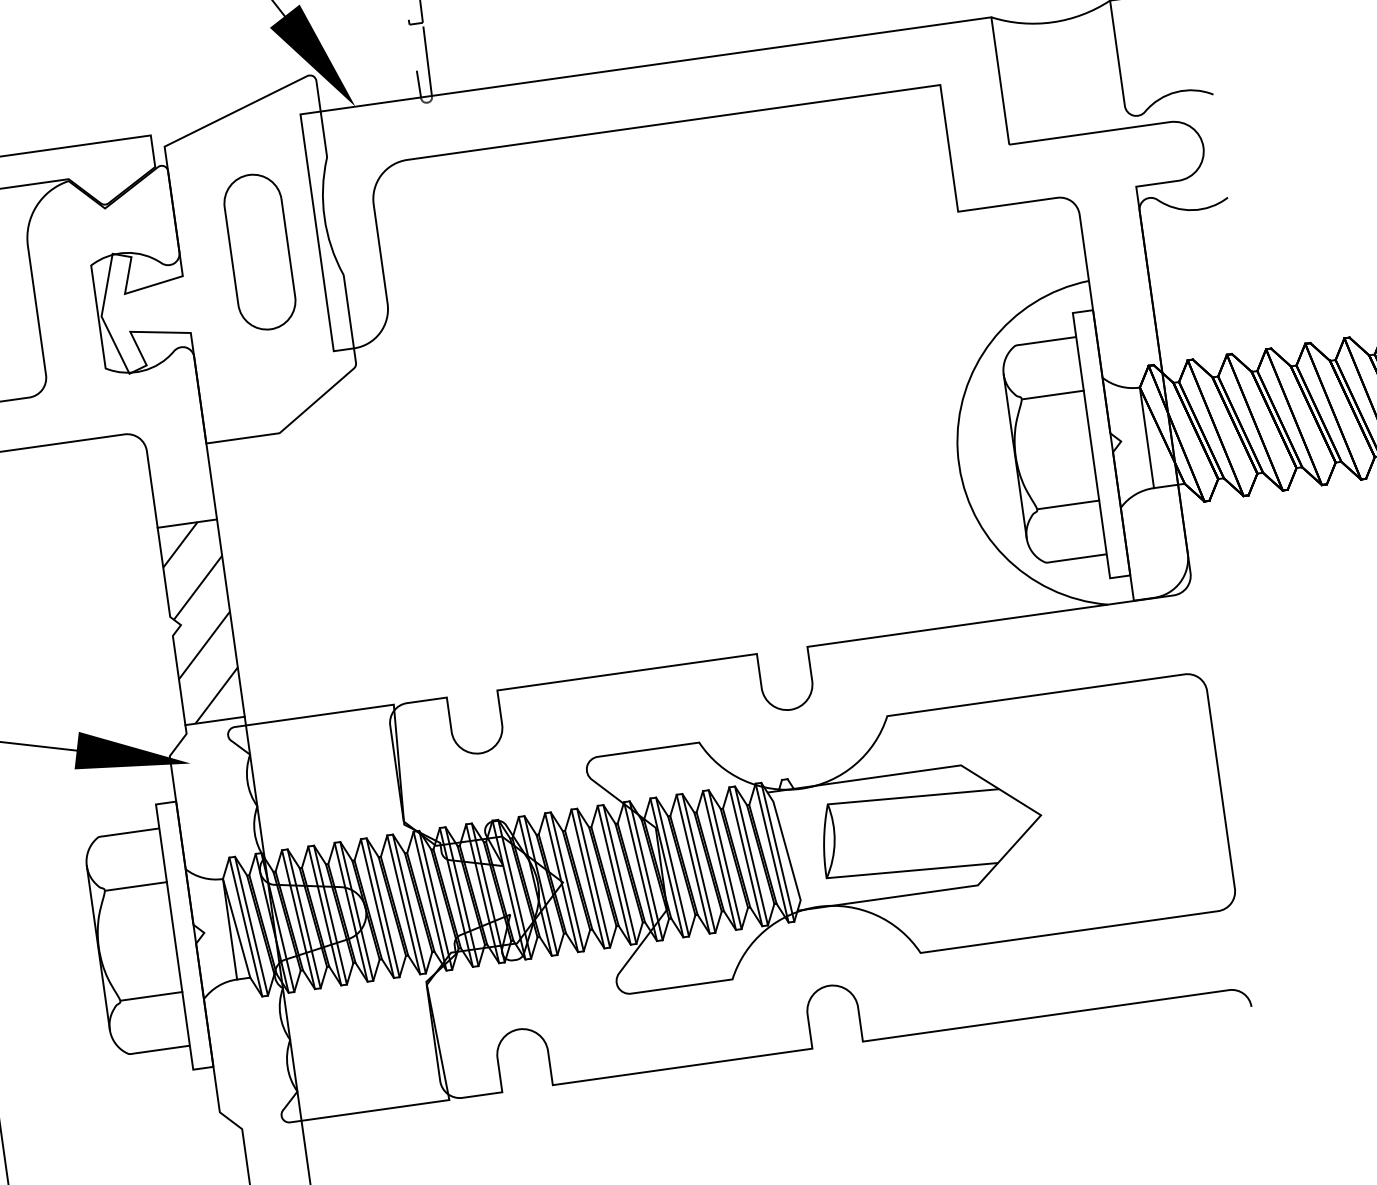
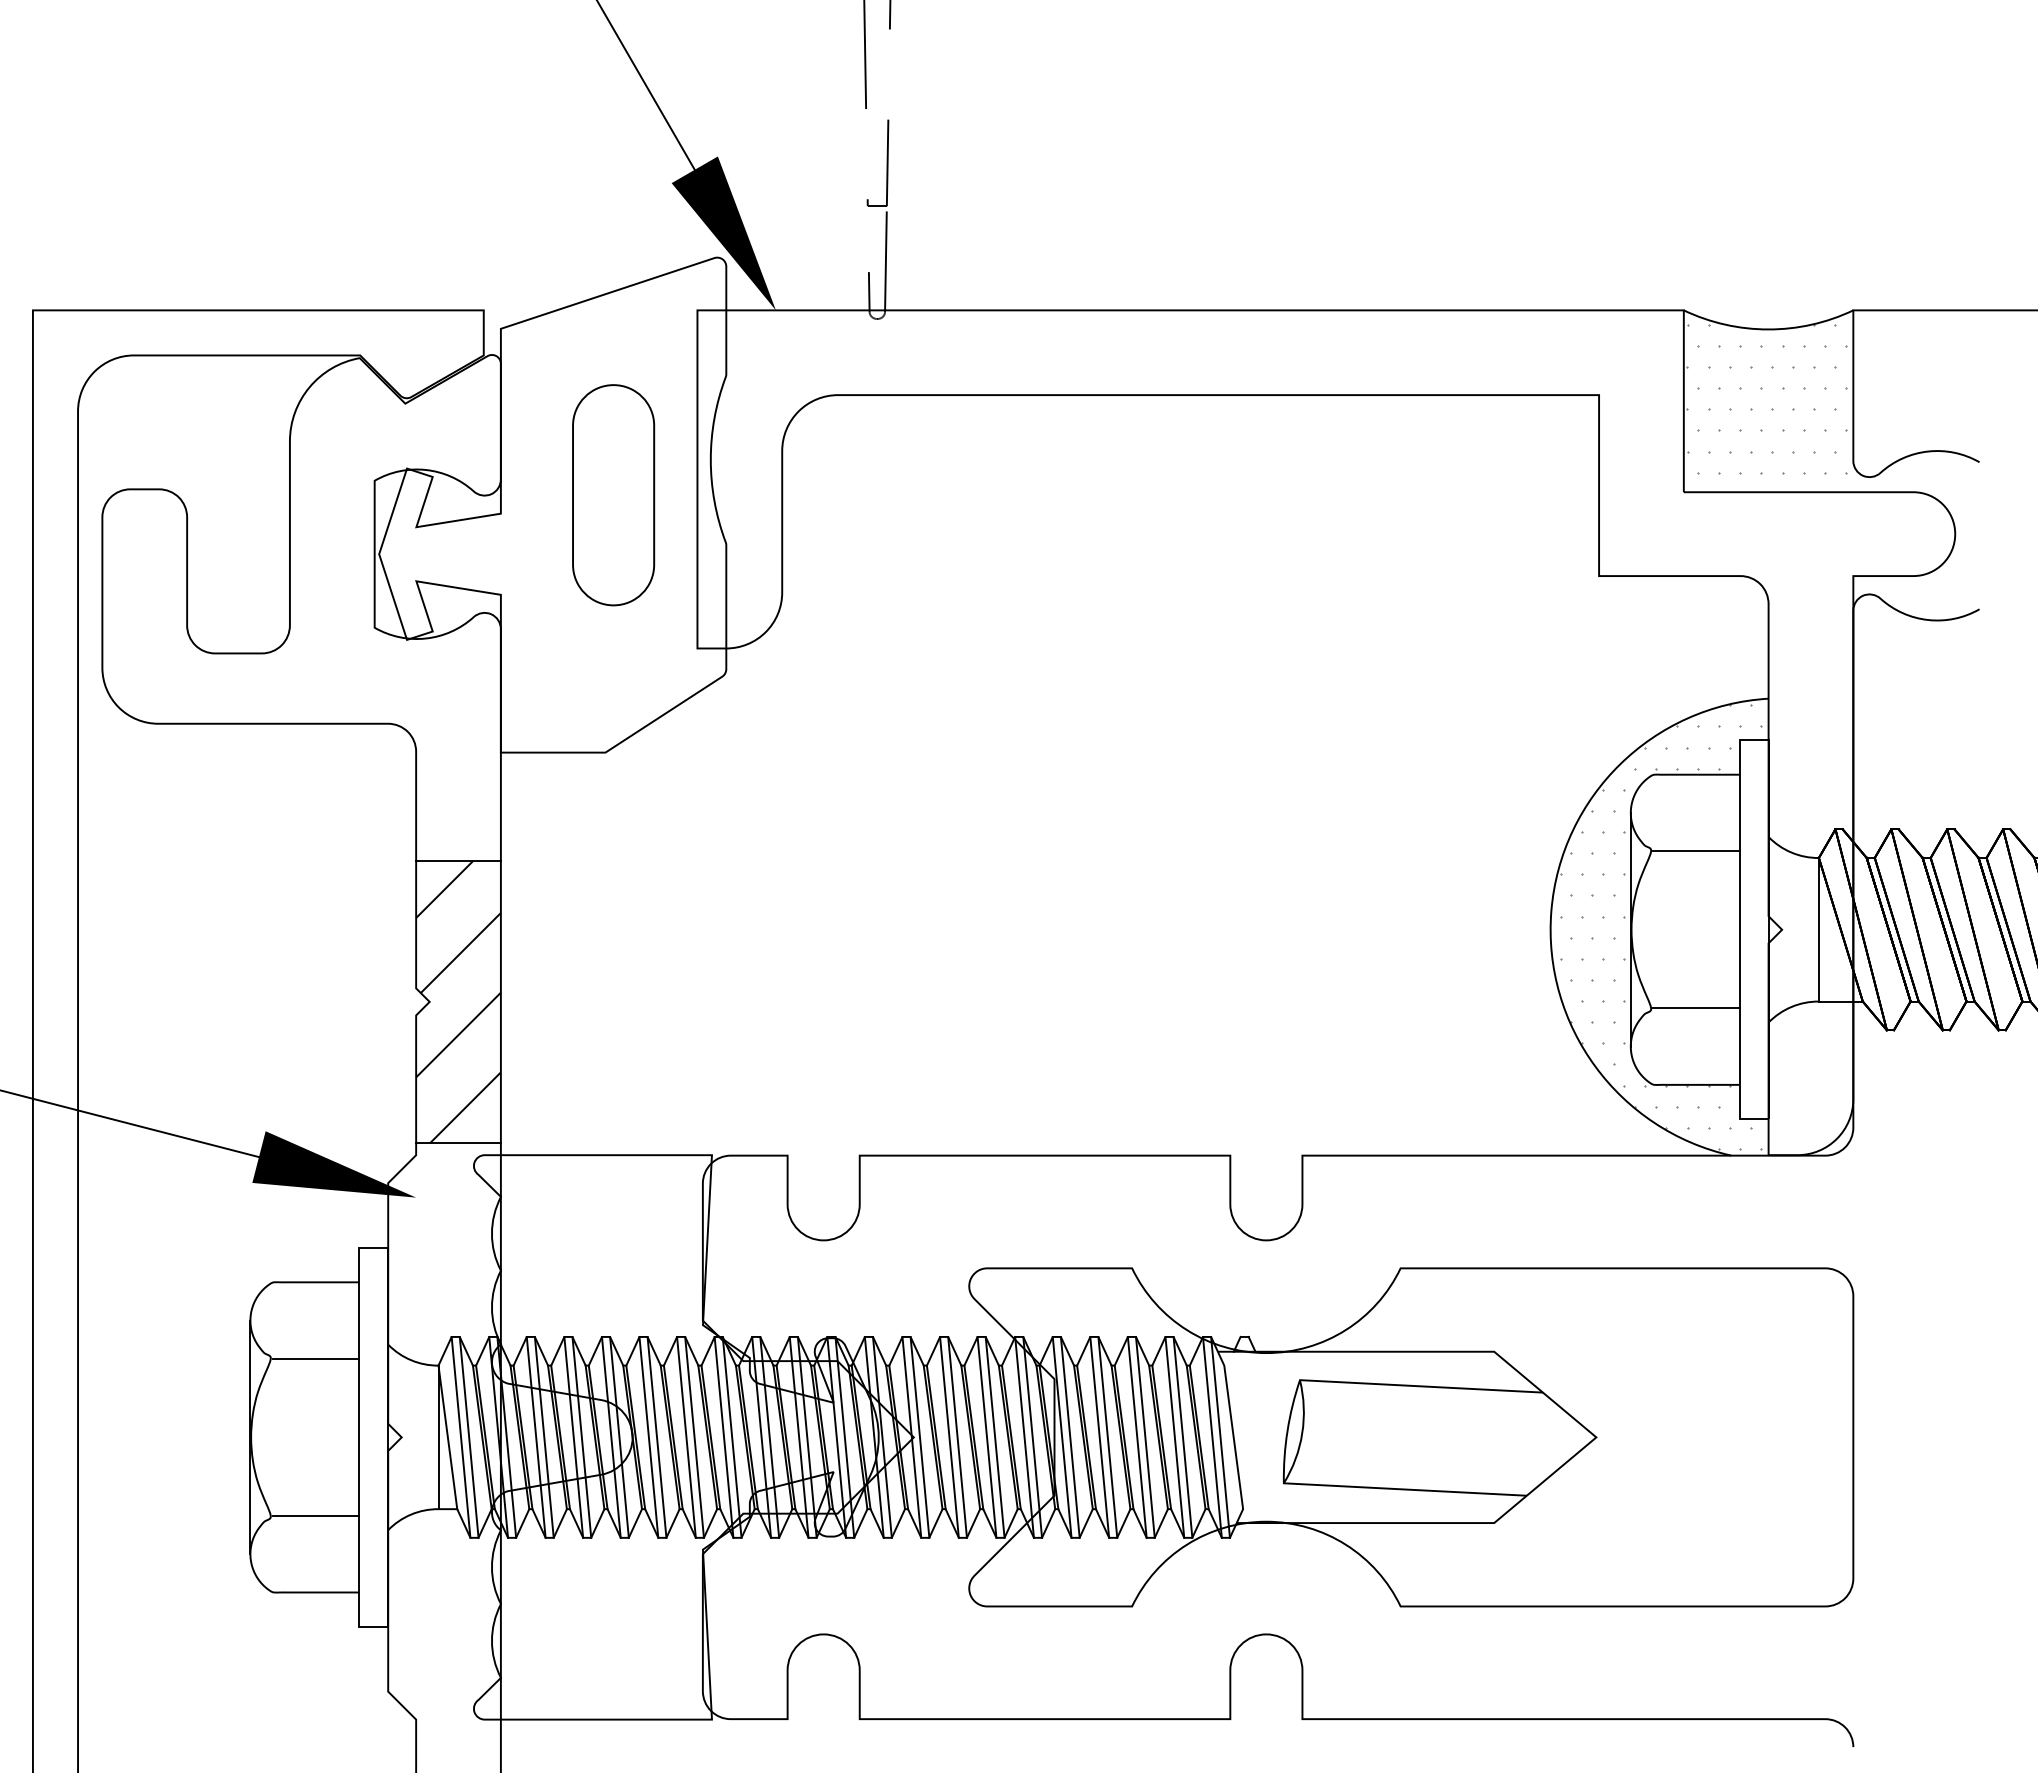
hatch: (1057, 70) -> (1766, 398), added
hatch: (1035, 451) -> (1660, 927), added

